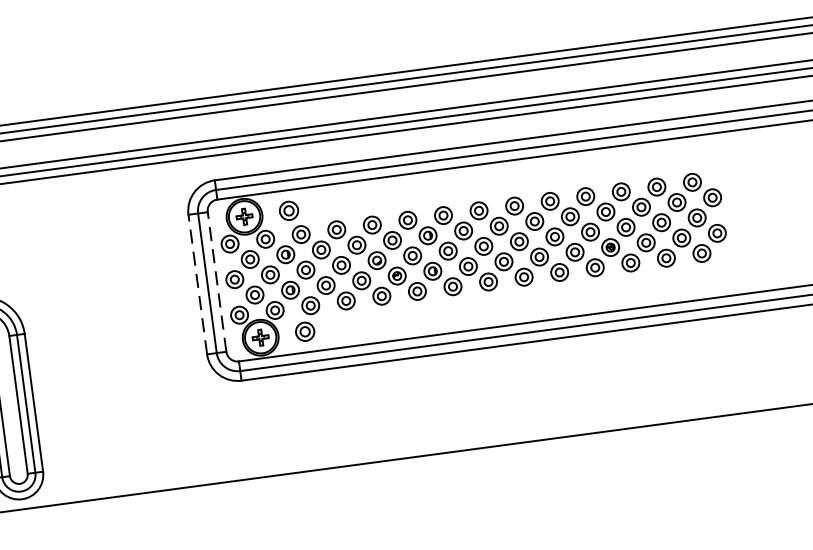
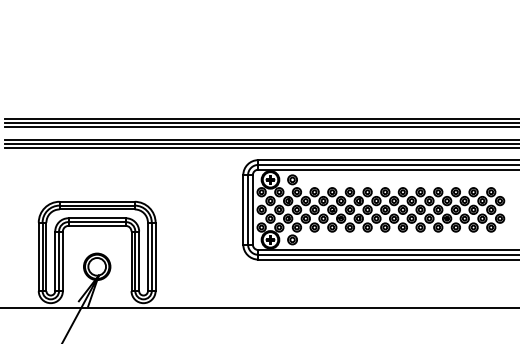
line: (216, 281) -> (252, 209), dashed -> solid
line: (198, 283) -> (243, 209), dashed -> solid

